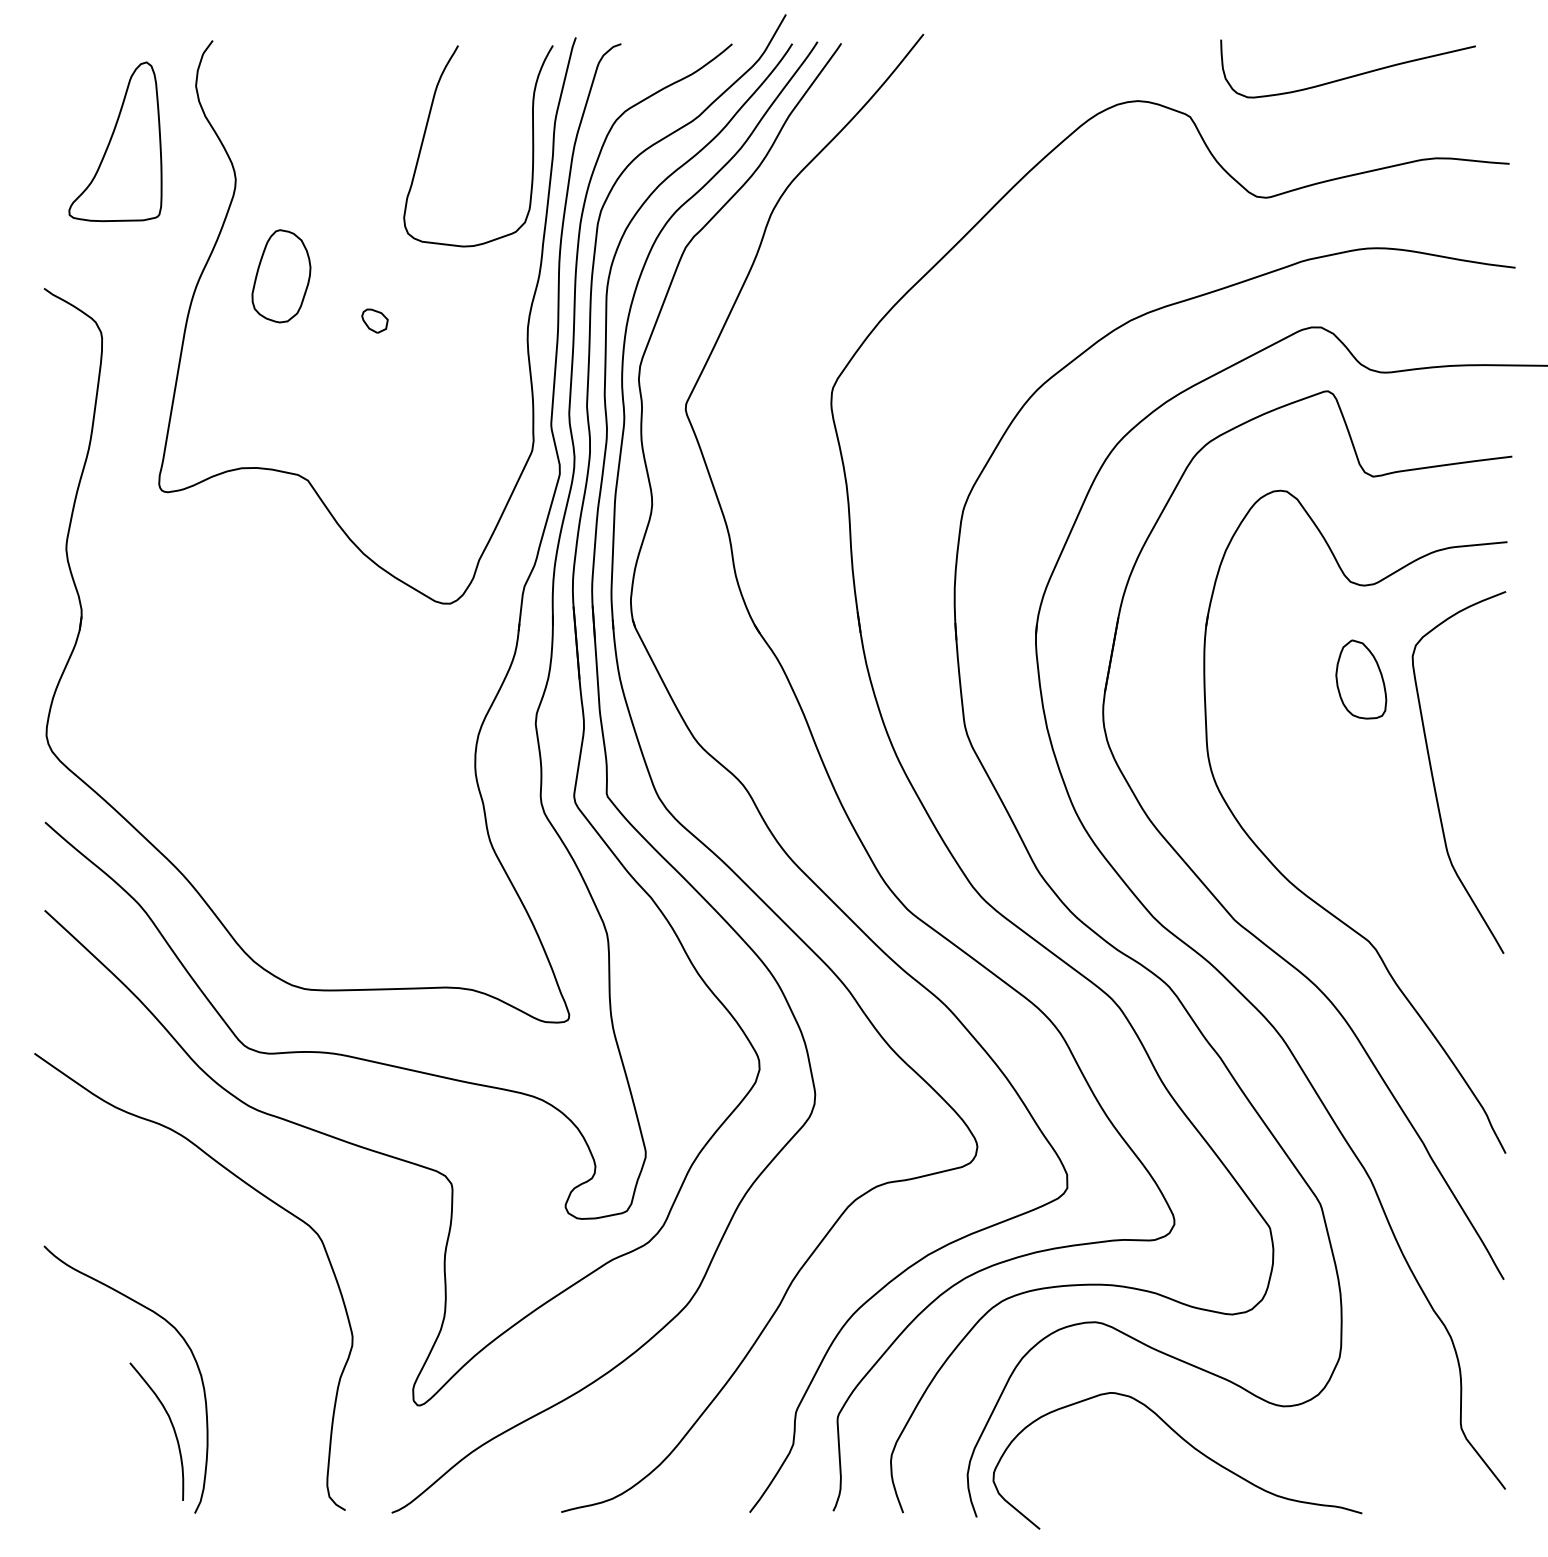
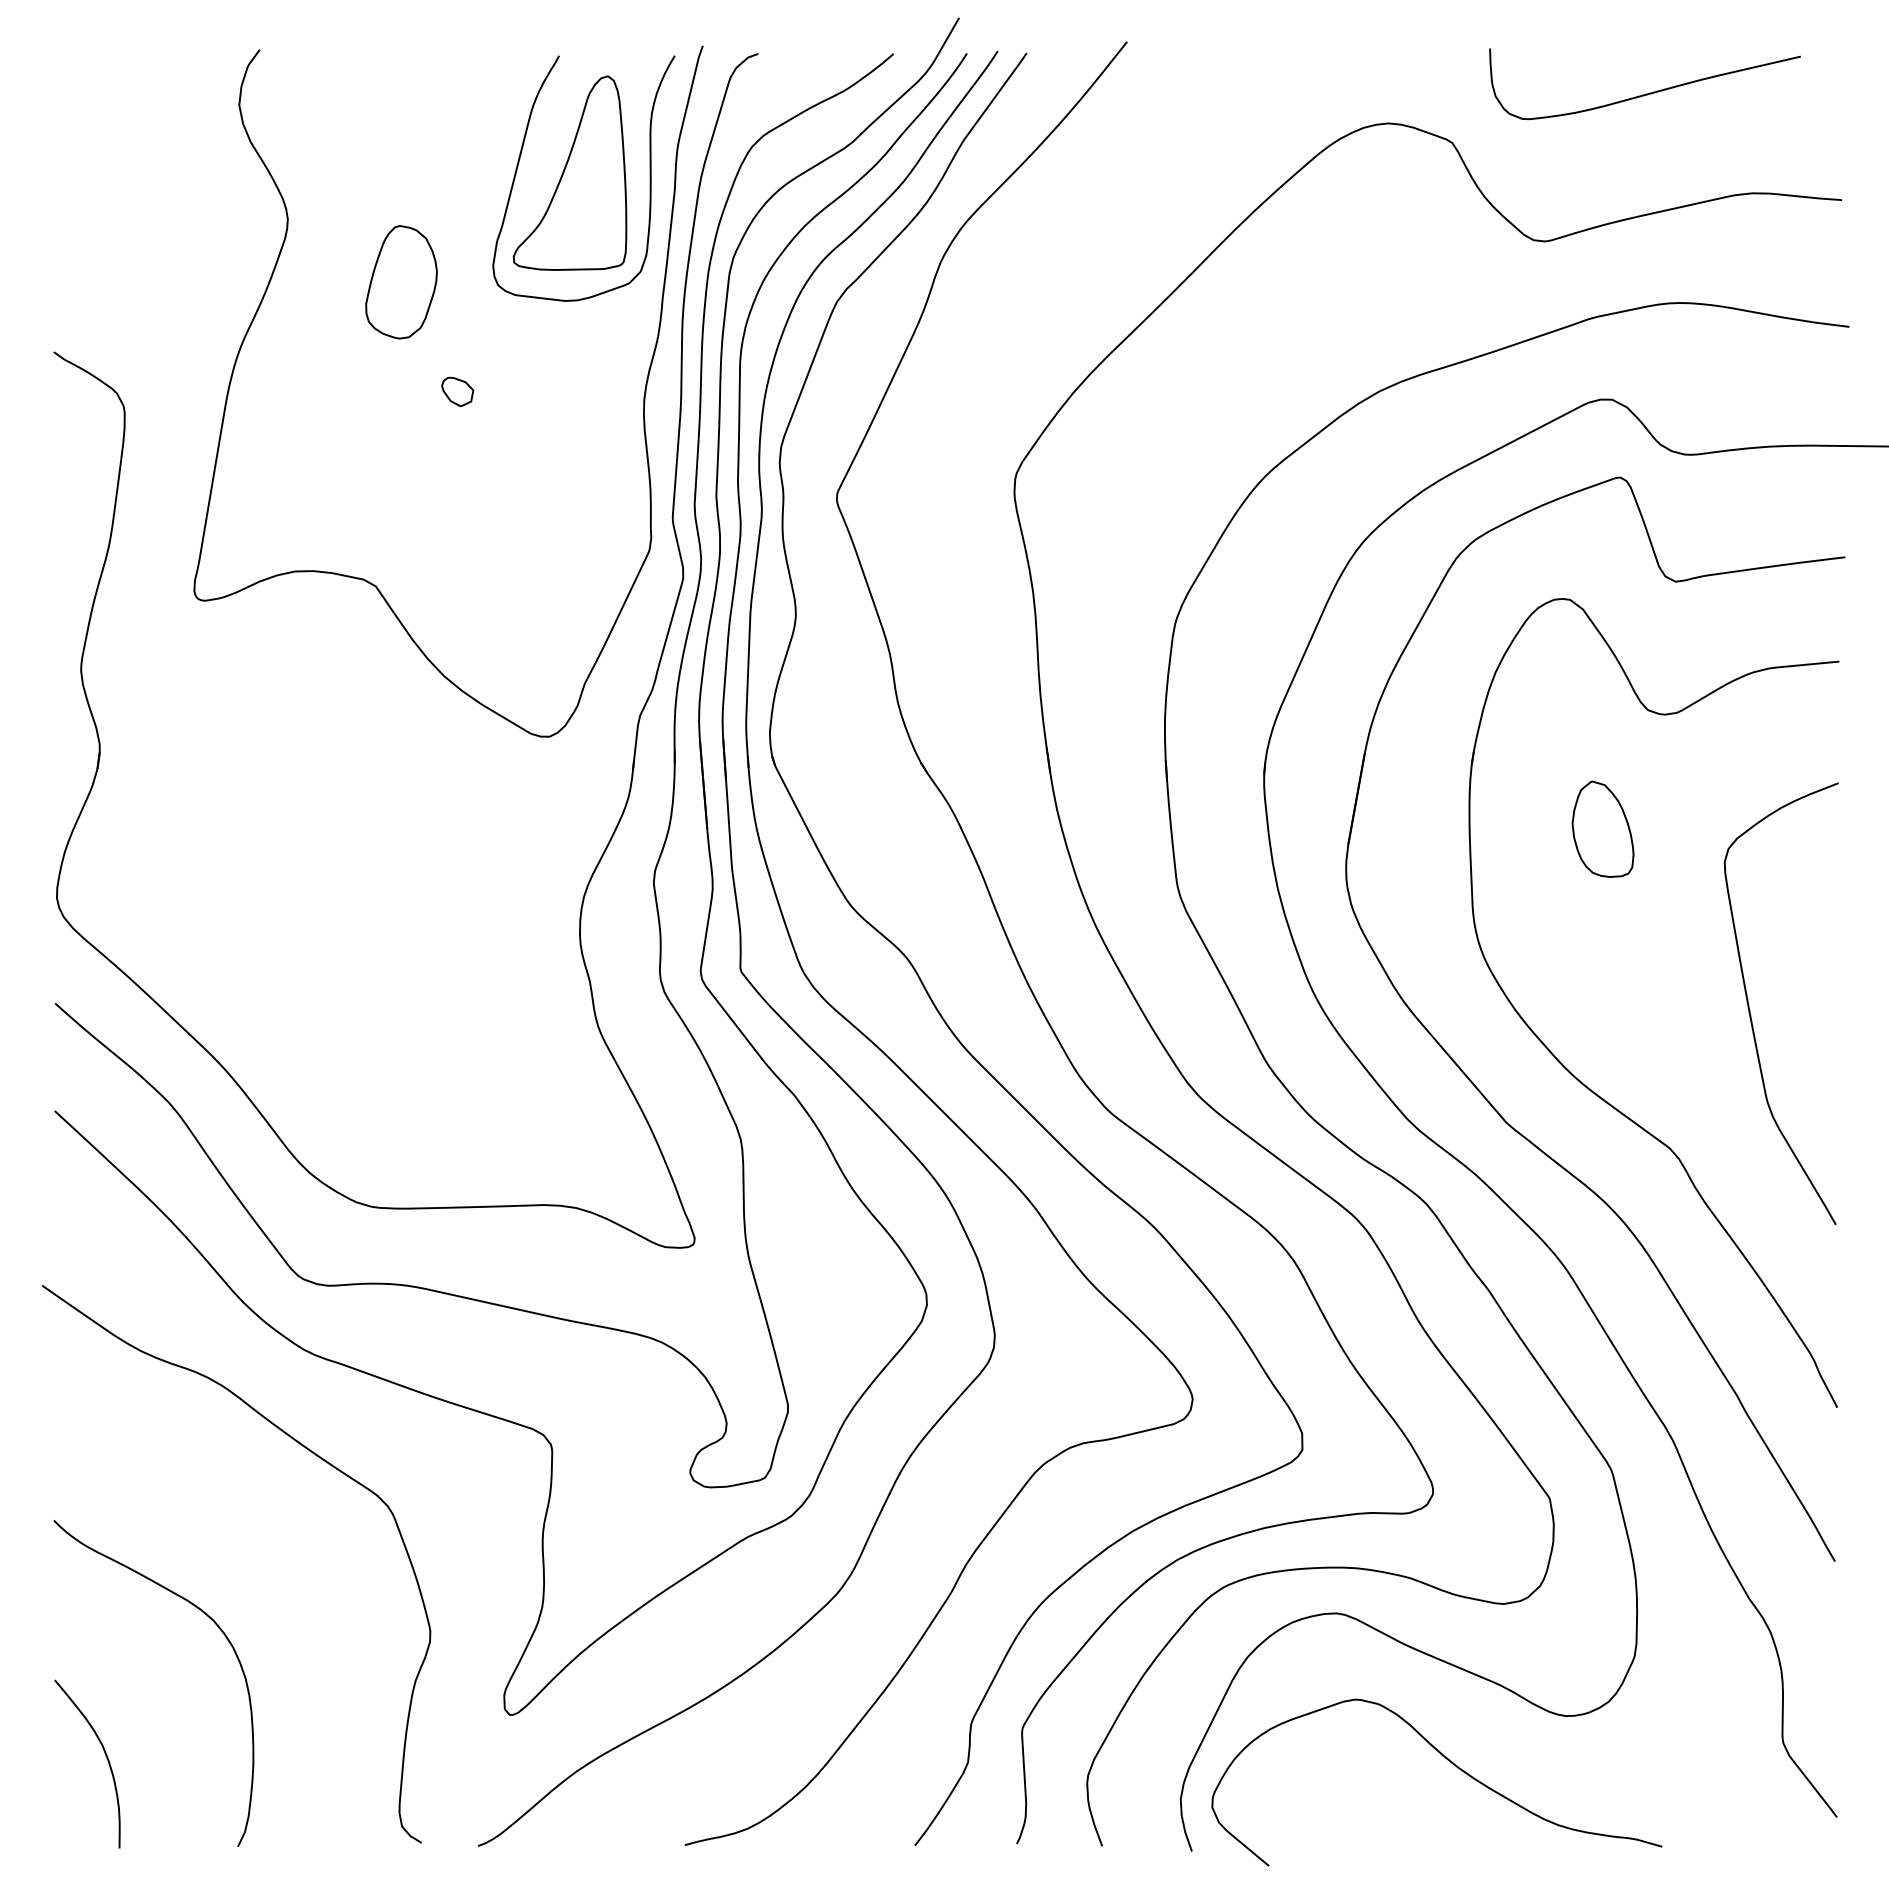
part: (115, 141) -> (569, 172), moved
part: (281, 276) -> (401, 282), moved
part: (1360, 678) -> (1602, 828), moved
curve: (1433, 778) -> (1750, 1010), moved
curve: (171, 1425) -> (105, 1756), moved

